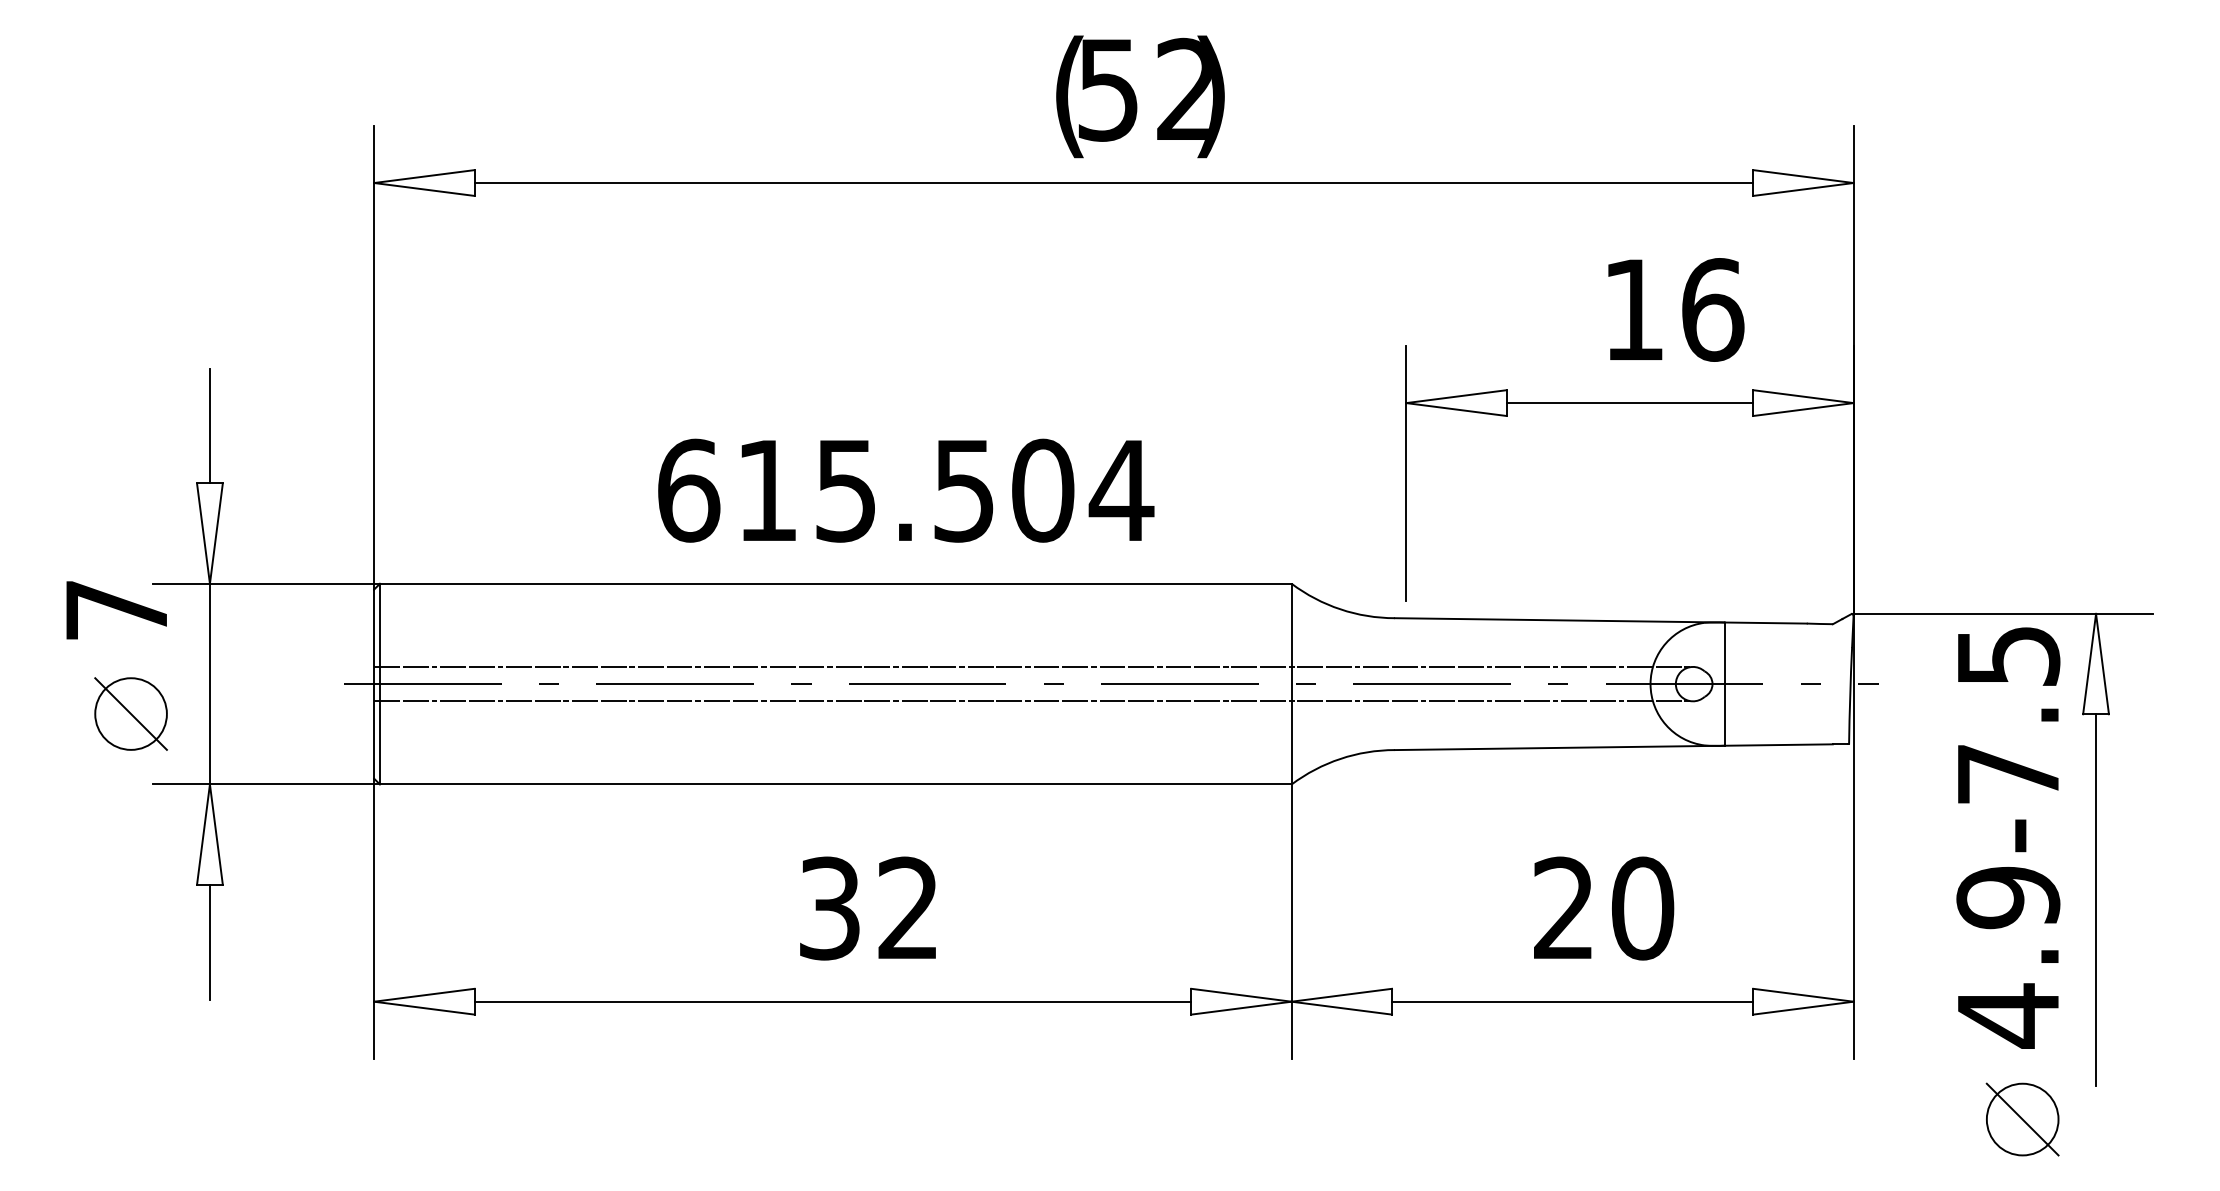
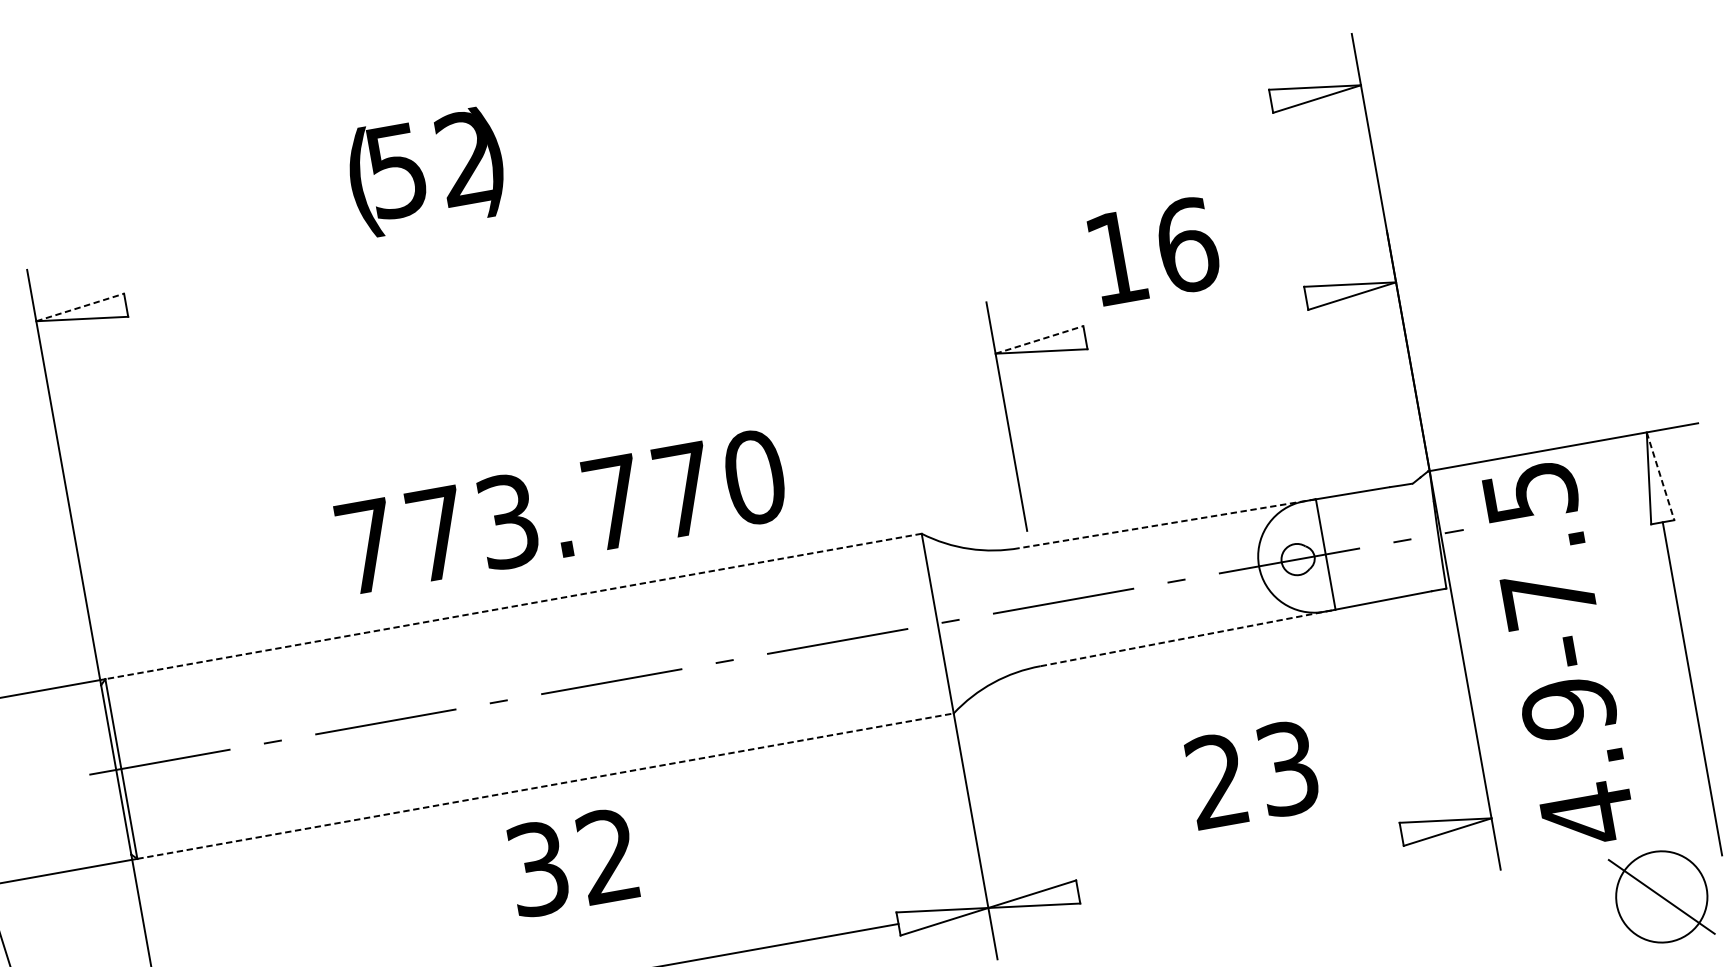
text: (1140, 96) -> (426, 171), moved
line: (424, 176) -> (80, 307), solid -> dashed
line: (1113, 183) -> (698, 203), removed
text: (1676, 309) -> (1154, 250), moved
line: (1456, 396) -> (1039, 339), solid -> dashed
line: (1629, 403) -> (1195, 318), removed
text: (906, 490) -> (561, 511), 615.504 -> 773.770
line: (835, 583) -> (513, 606), solid -> dashed
line: (1559, 620) -> (1167, 523), solid -> dashed
line: (2102, 664) -> (1660, 476), solid -> dashed
line: (1033, 666) -> (703, 649), removed
line: (1033, 701) -> (709, 680), removed
line: (1560, 747) -> (1188, 637), solid -> dashed
line: (835, 784) -> (545, 786), solid -> dashed
text: (2008, 837) -> (1559, 654), moved
text: (867, 908) -> (571, 862), moved
text: (1642, 908) -> (1287, 768), 20 -> 23
line: (1572, 1001) -> (1239, 863), removed
part: (2022, 1119) -> (1661, 896), size x1.4

